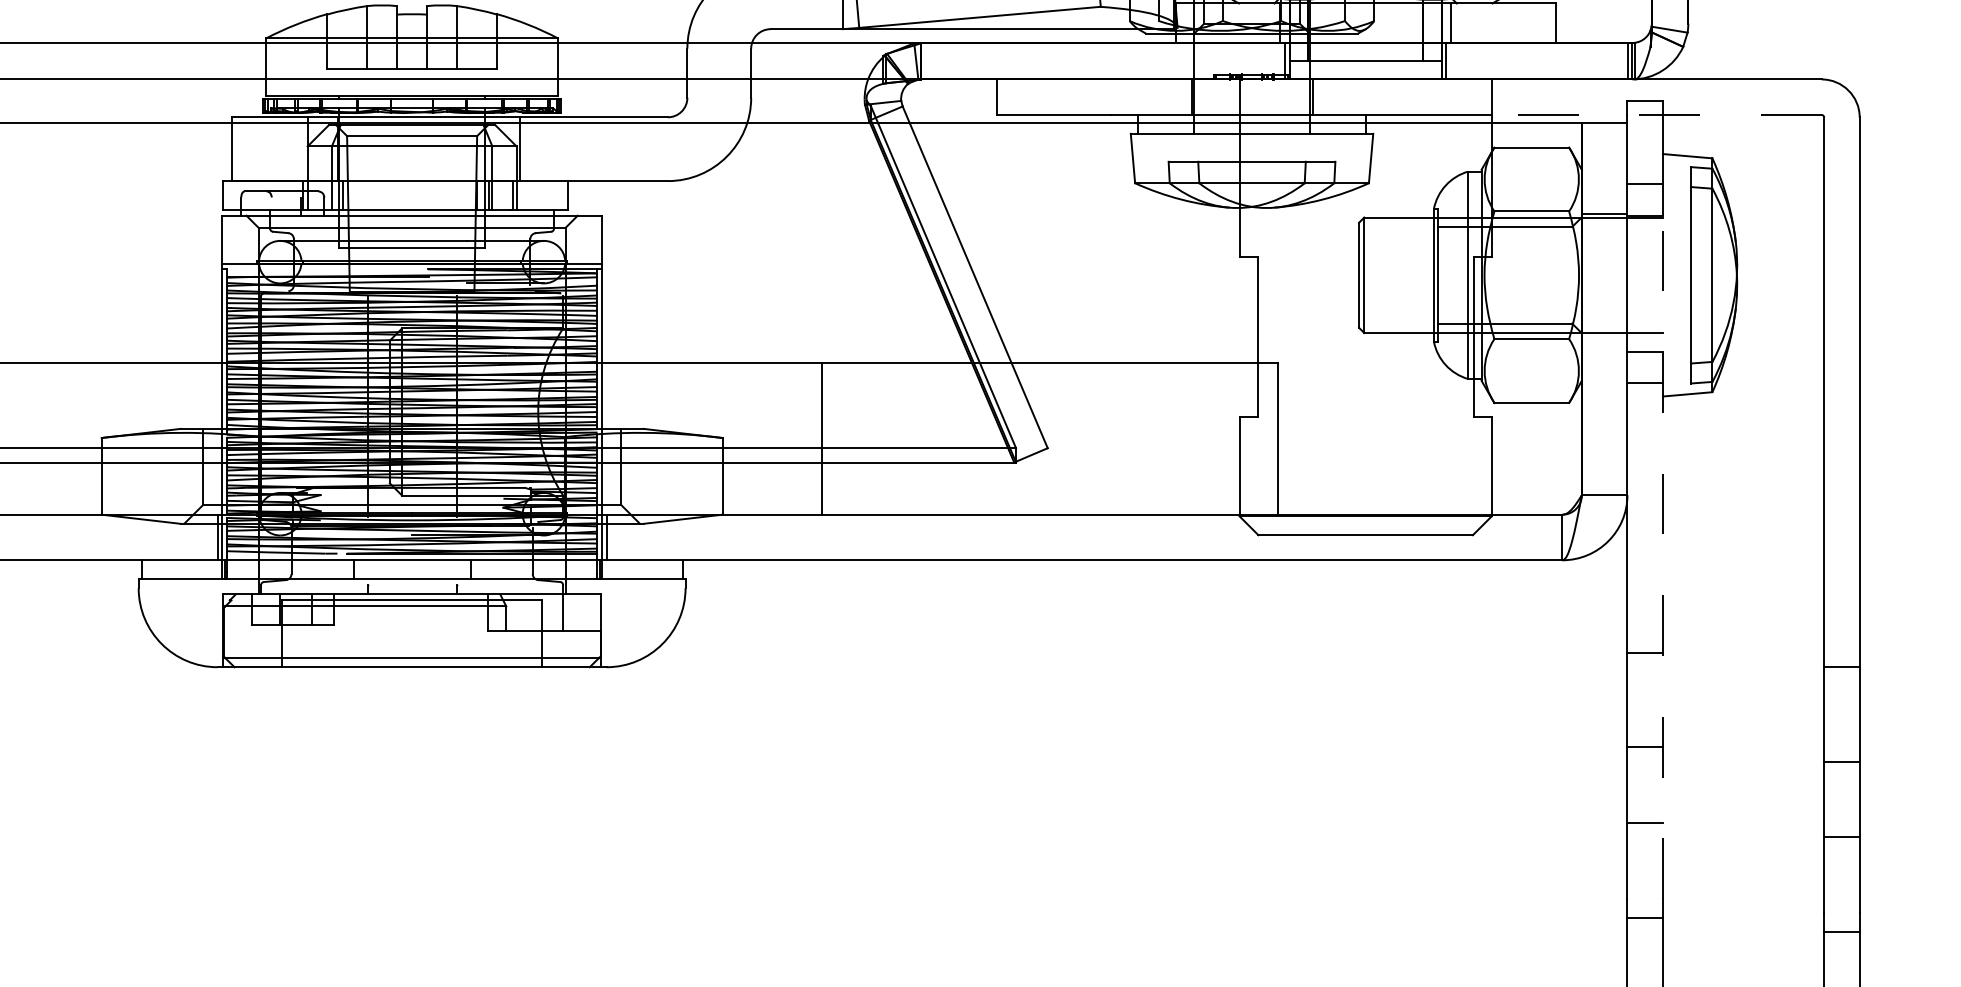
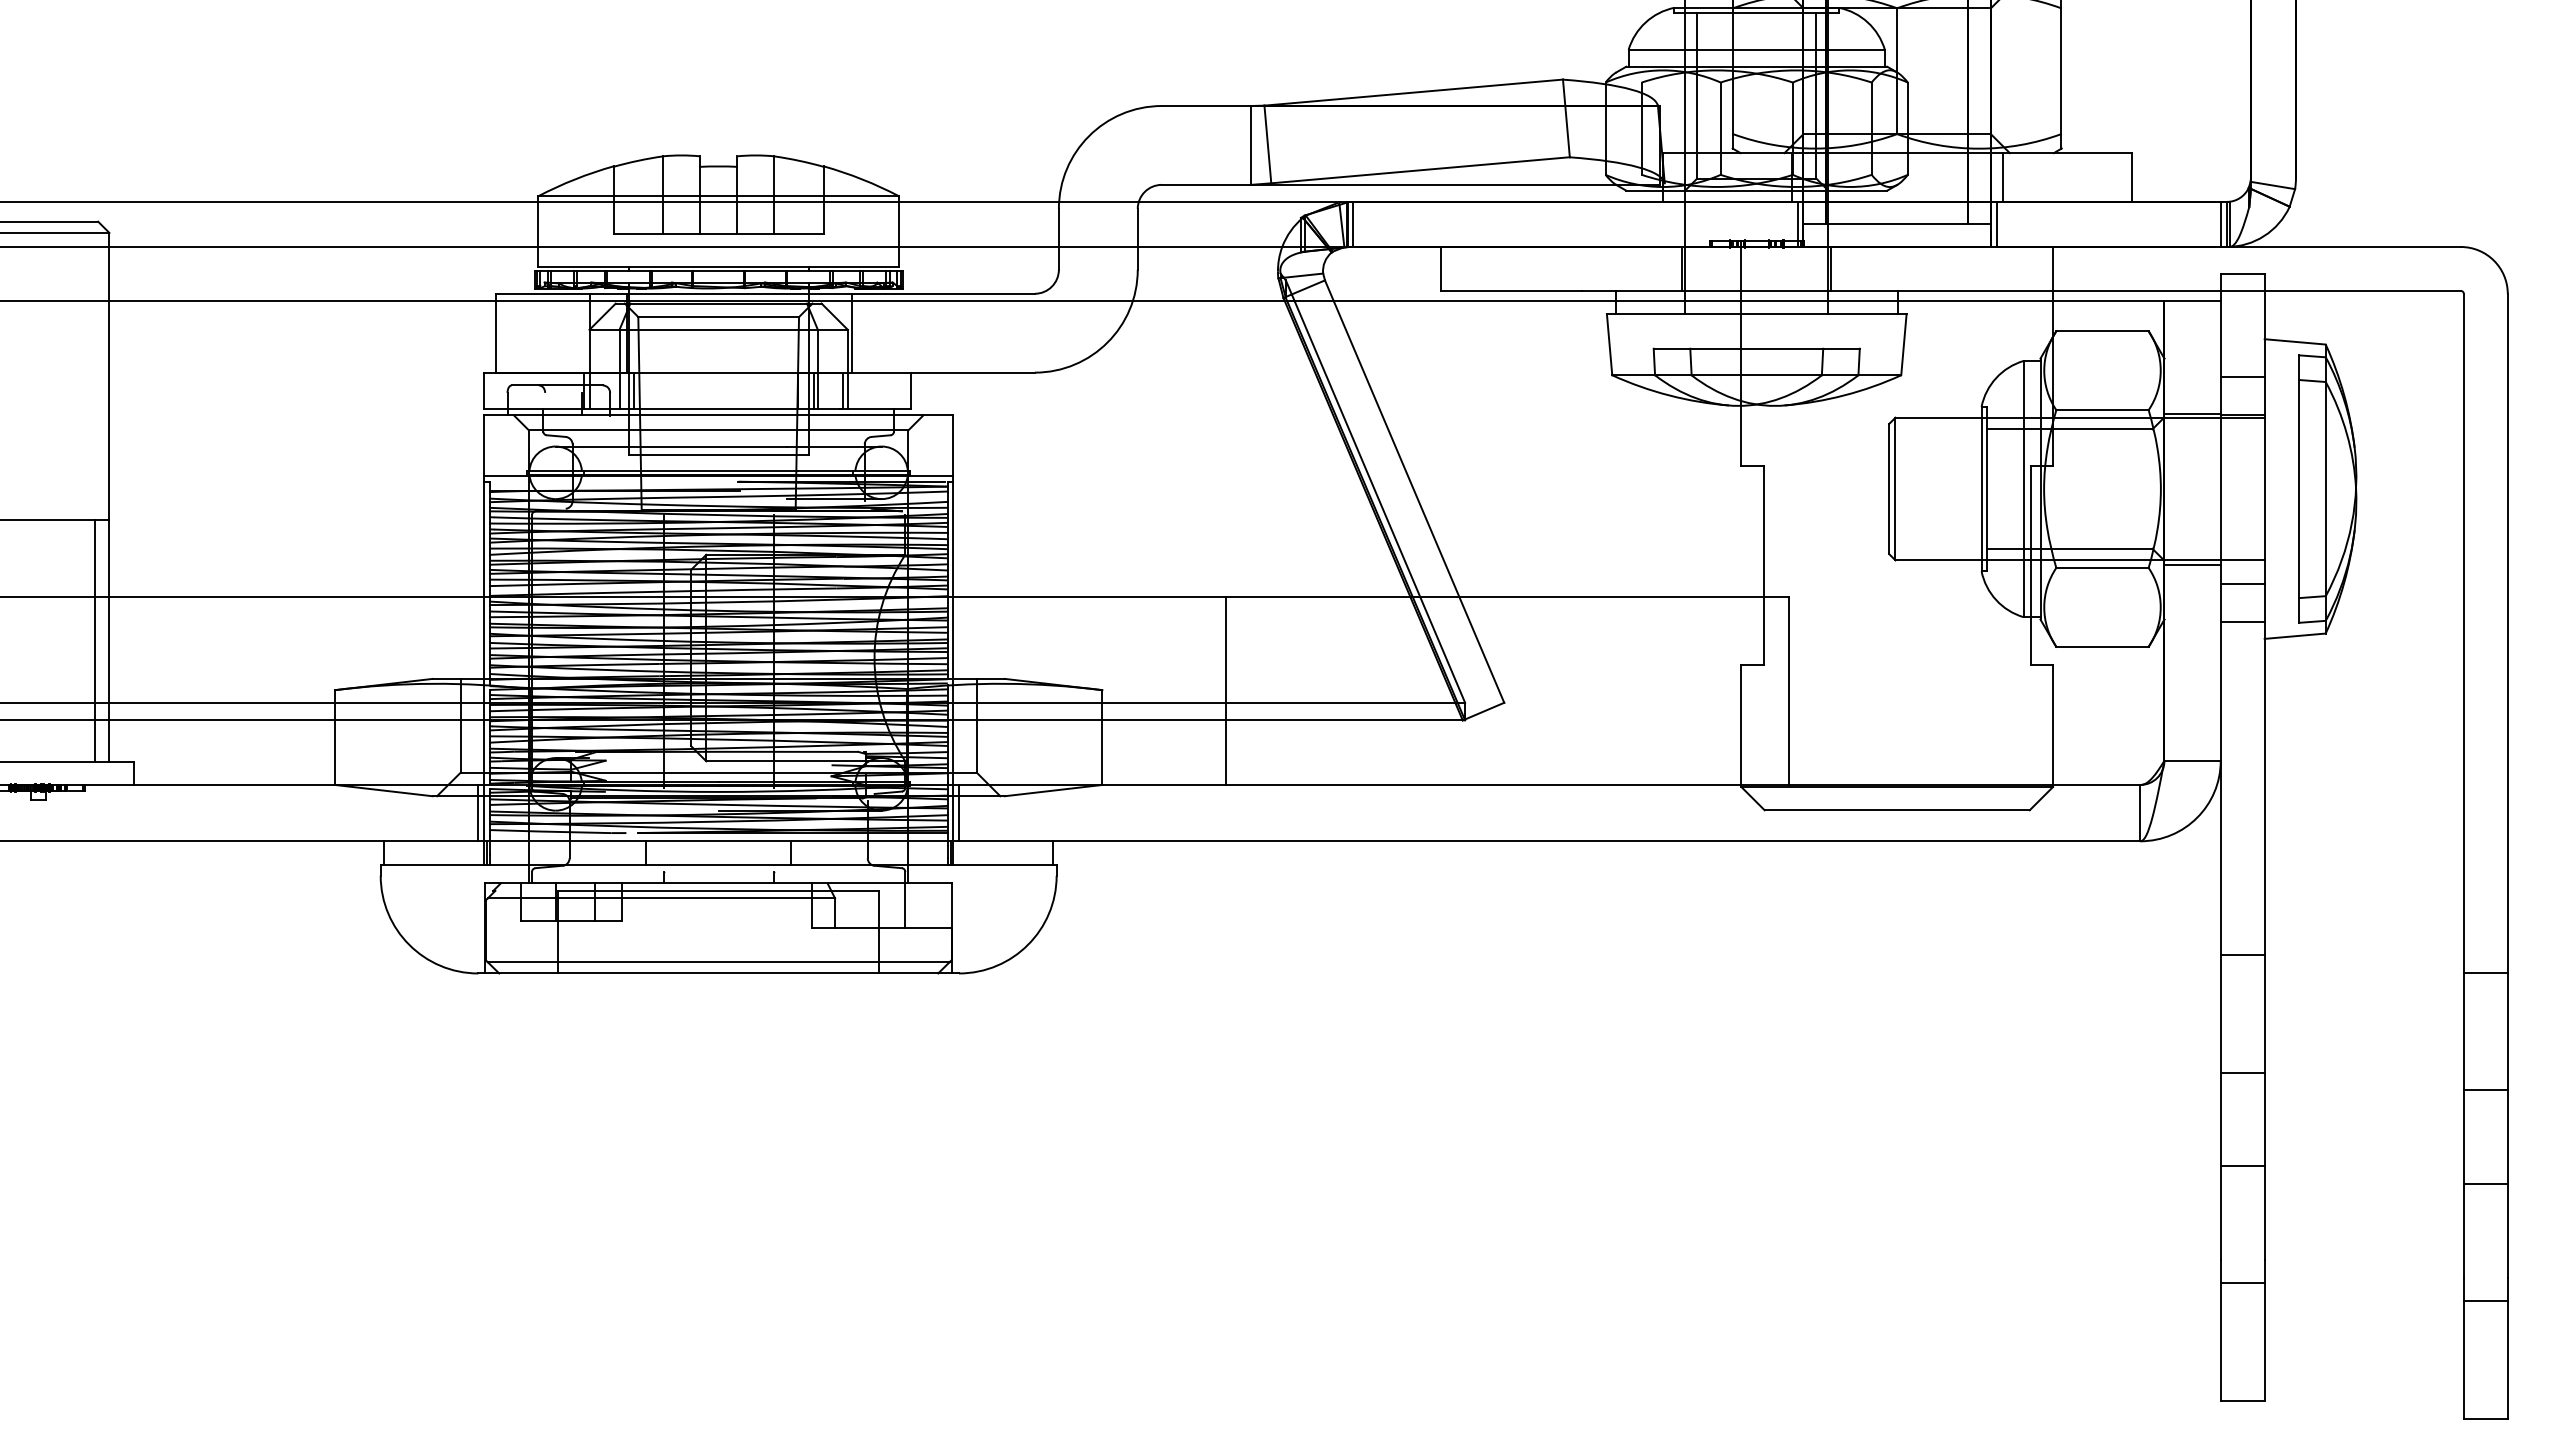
line: (924, 61) -> (1352, 224), added
line: (1656, 114) -> (2256, 290), dashed -> solid
line: (1604, 336) -> (2192, 564), added
line: (1662, 557) -> (2264, 837), dashed -> solid

